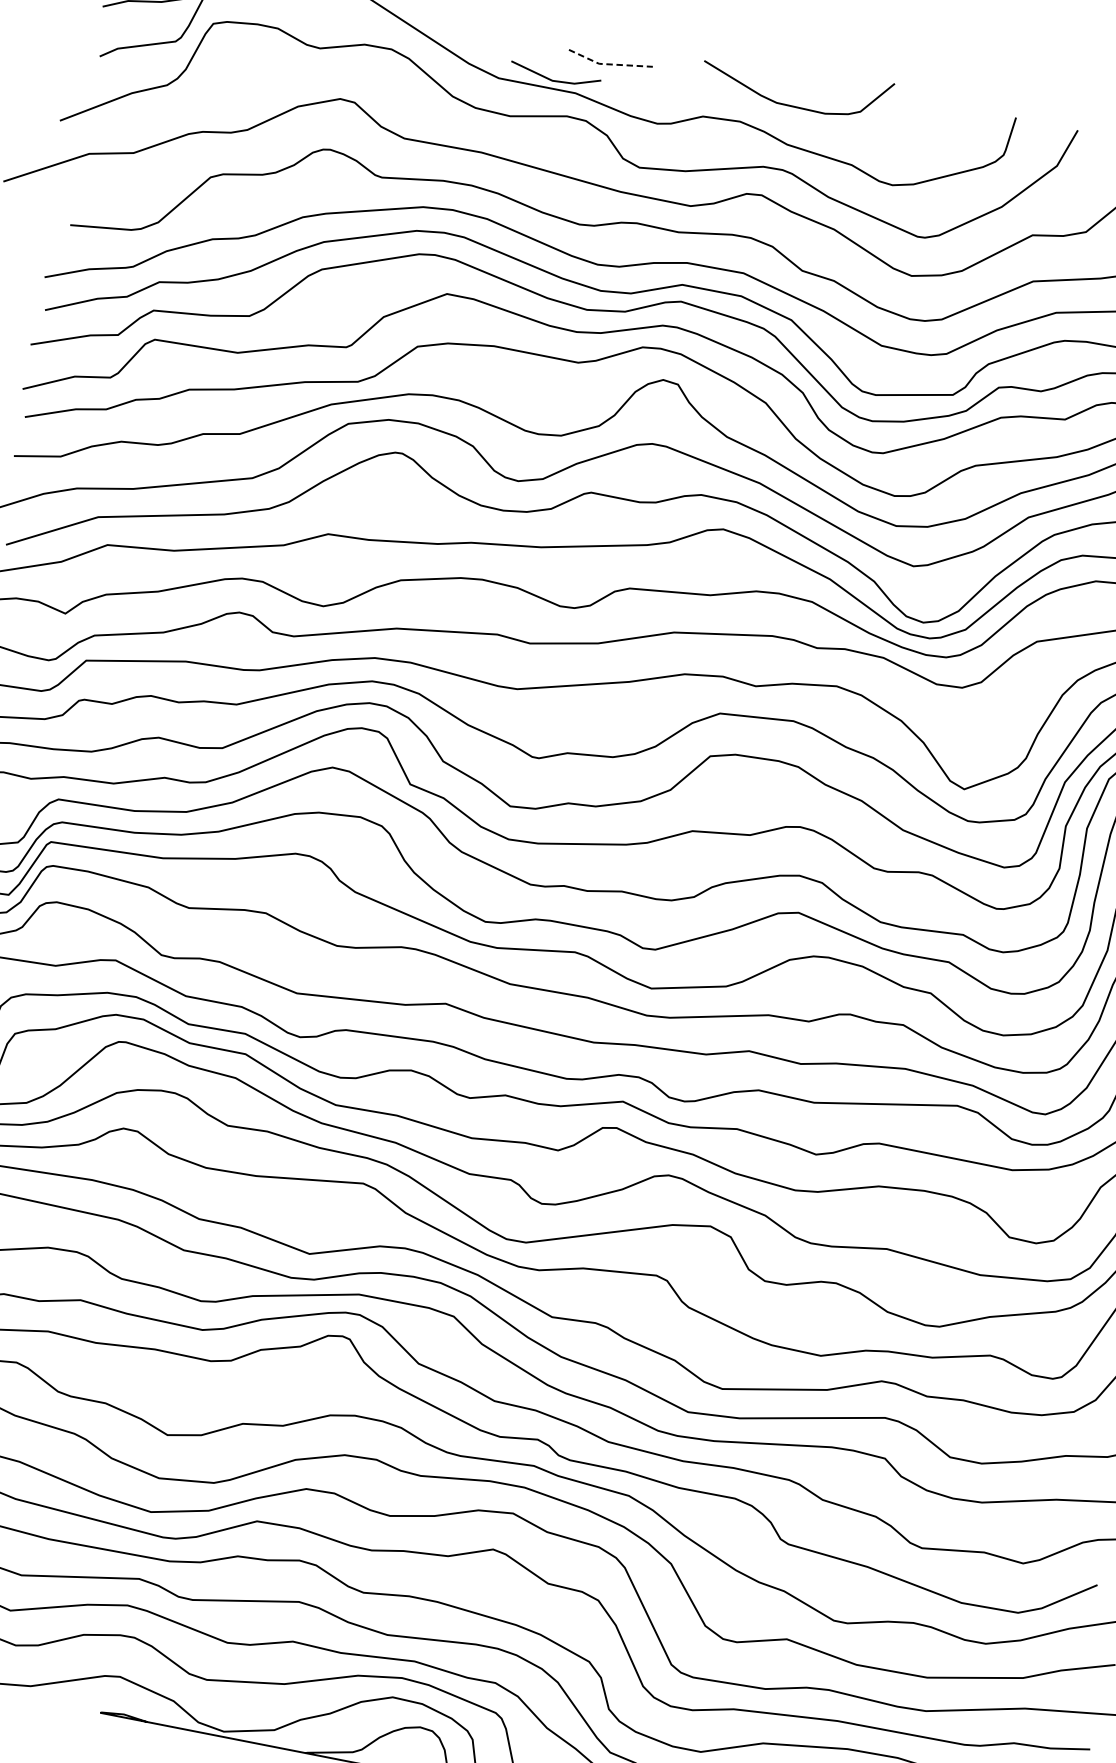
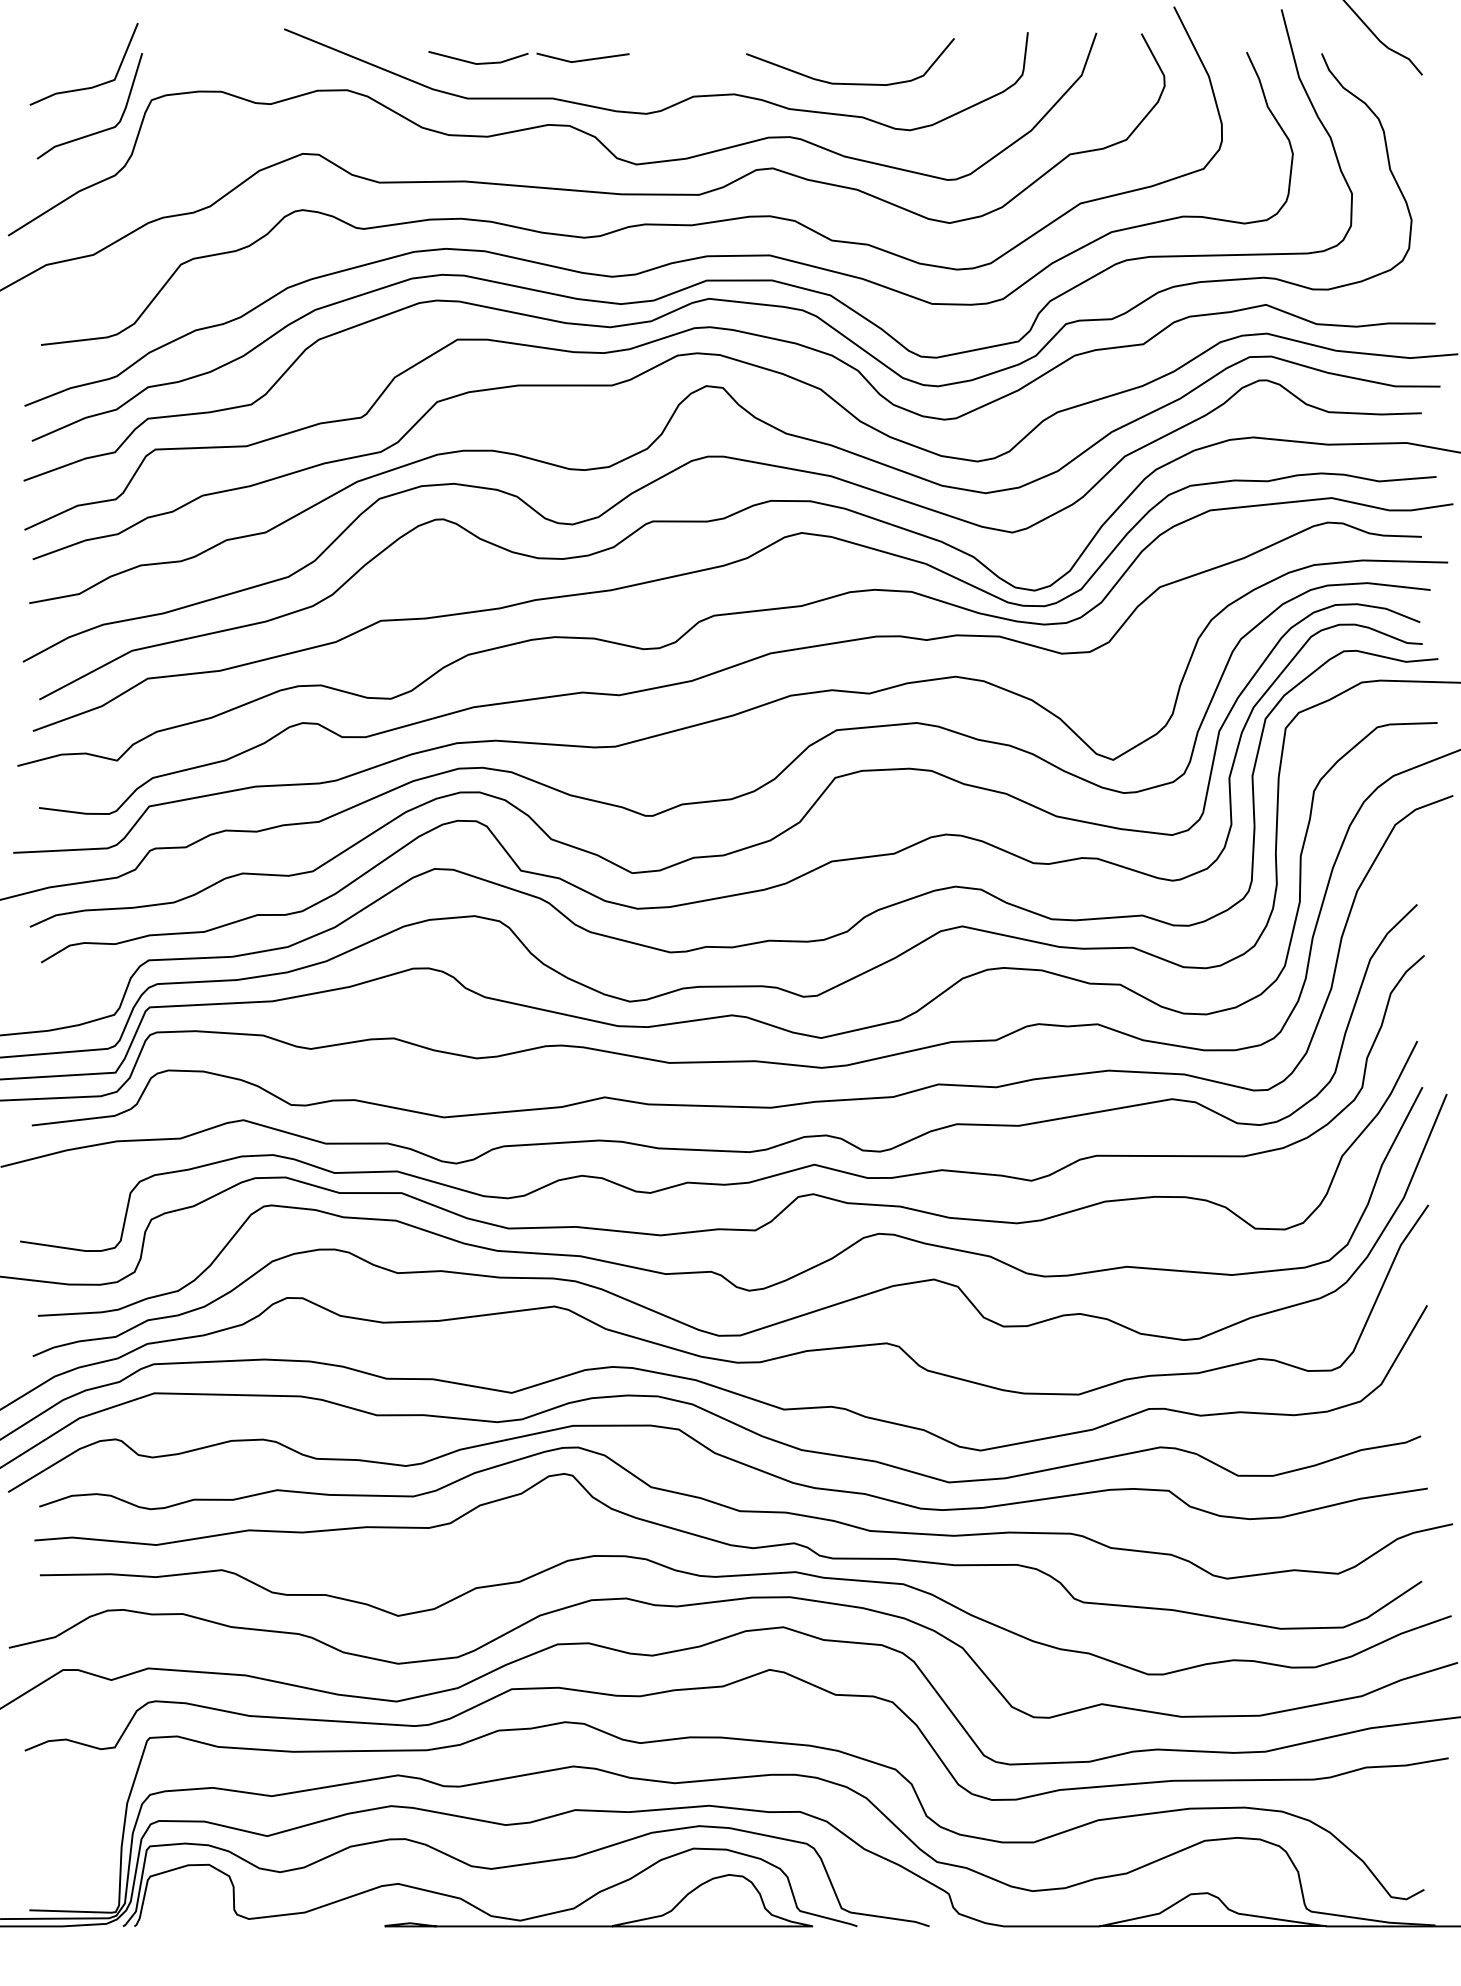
line: (609, 64) -> (582, 60), dashed -> solid
line: (556, 80) -> (480, 62), moved
curve: (793, 105) -> (850, 83), moved

